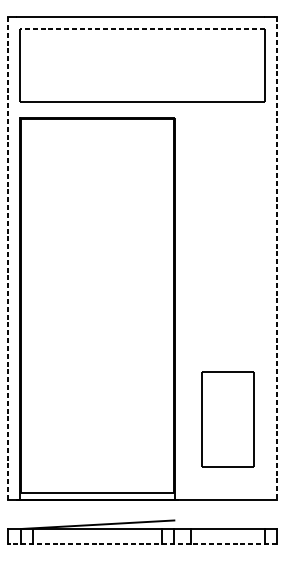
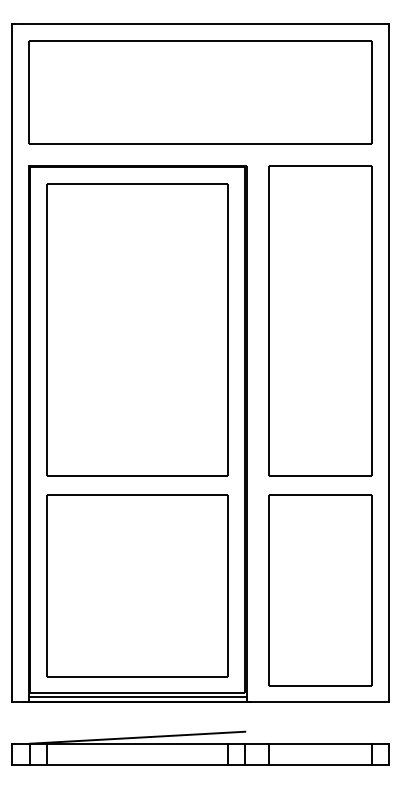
line: (142, 28) -> (200, 40), dashed -> solid
part: (227, 227) -> (320, 320), added
part: (97, 234) -> (137, 329), added
line: (8, 257) -> (11, 362), dashed -> solid
line: (276, 258) -> (389, 363), dashed -> solid
part: (97, 416) -> (137, 585), added
part: (227, 419) -> (320, 590), size x1.43
line: (97, 496) -> (137, 697), added
line: (142, 544) -> (200, 765), dashed -> solid

